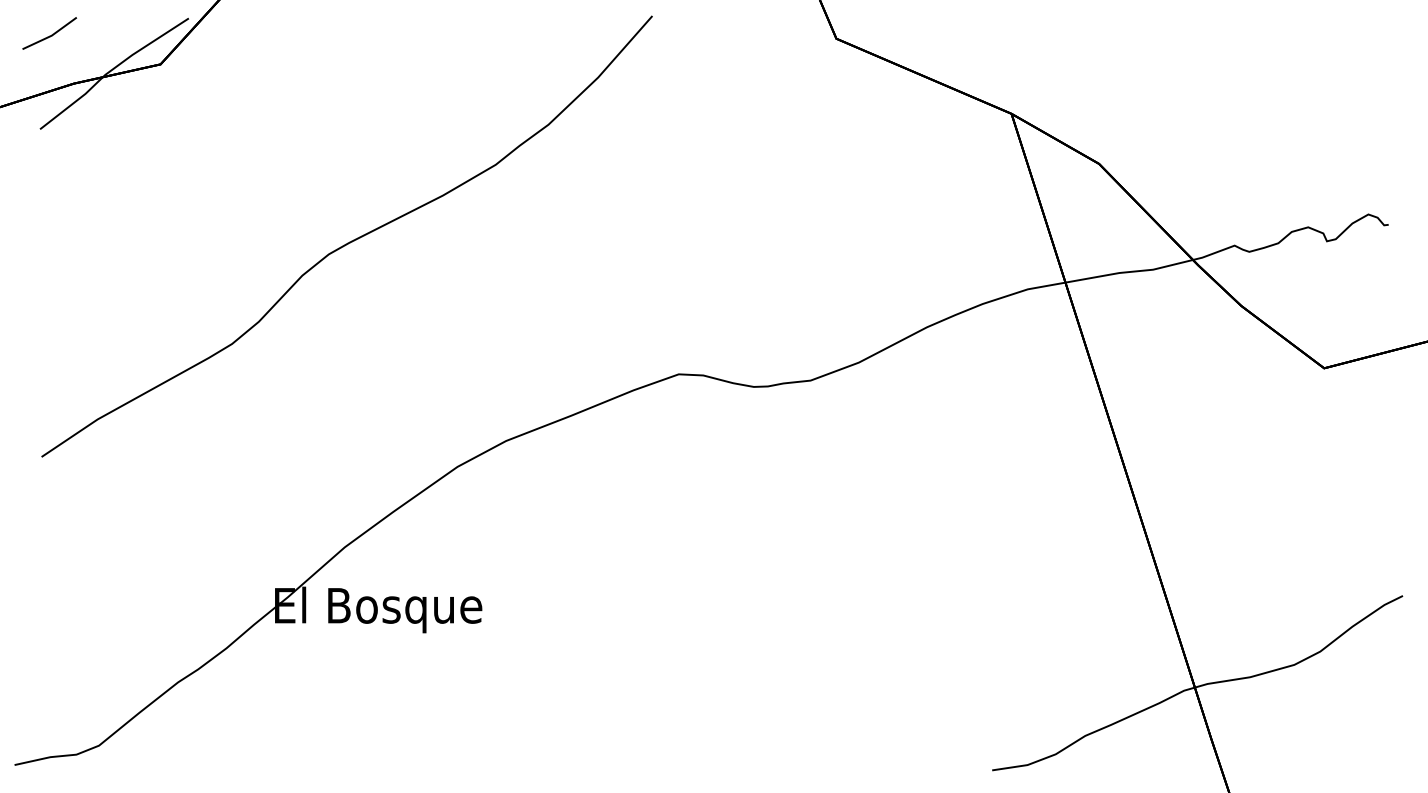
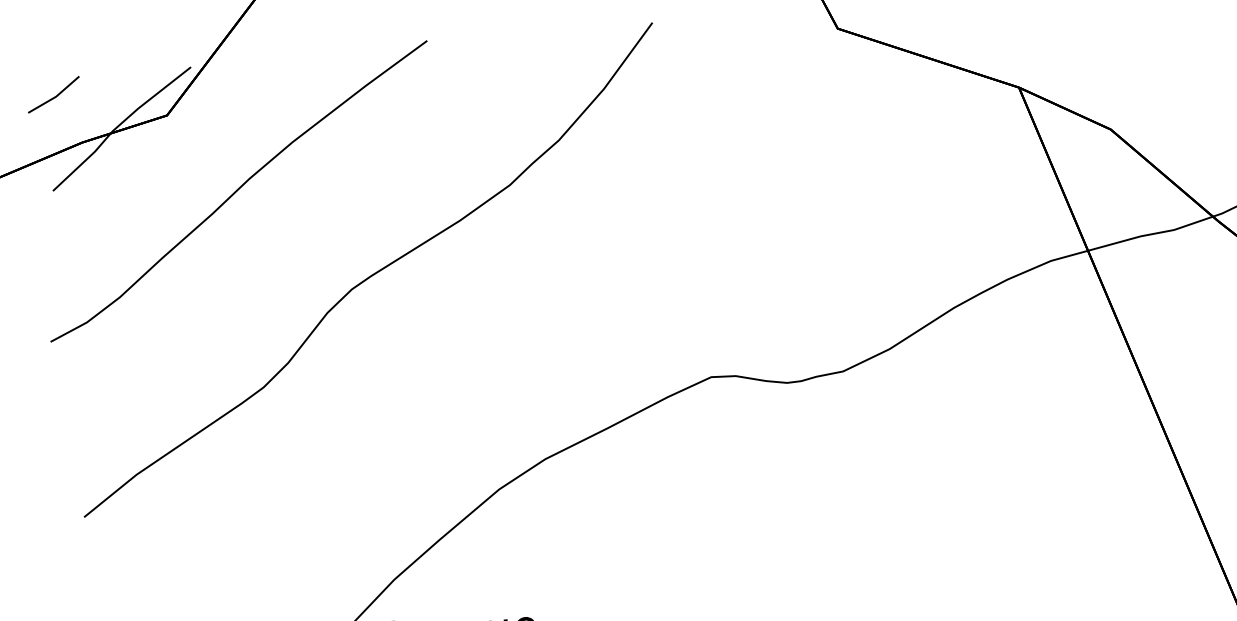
part: (225, 146) -> (239, 191), added

